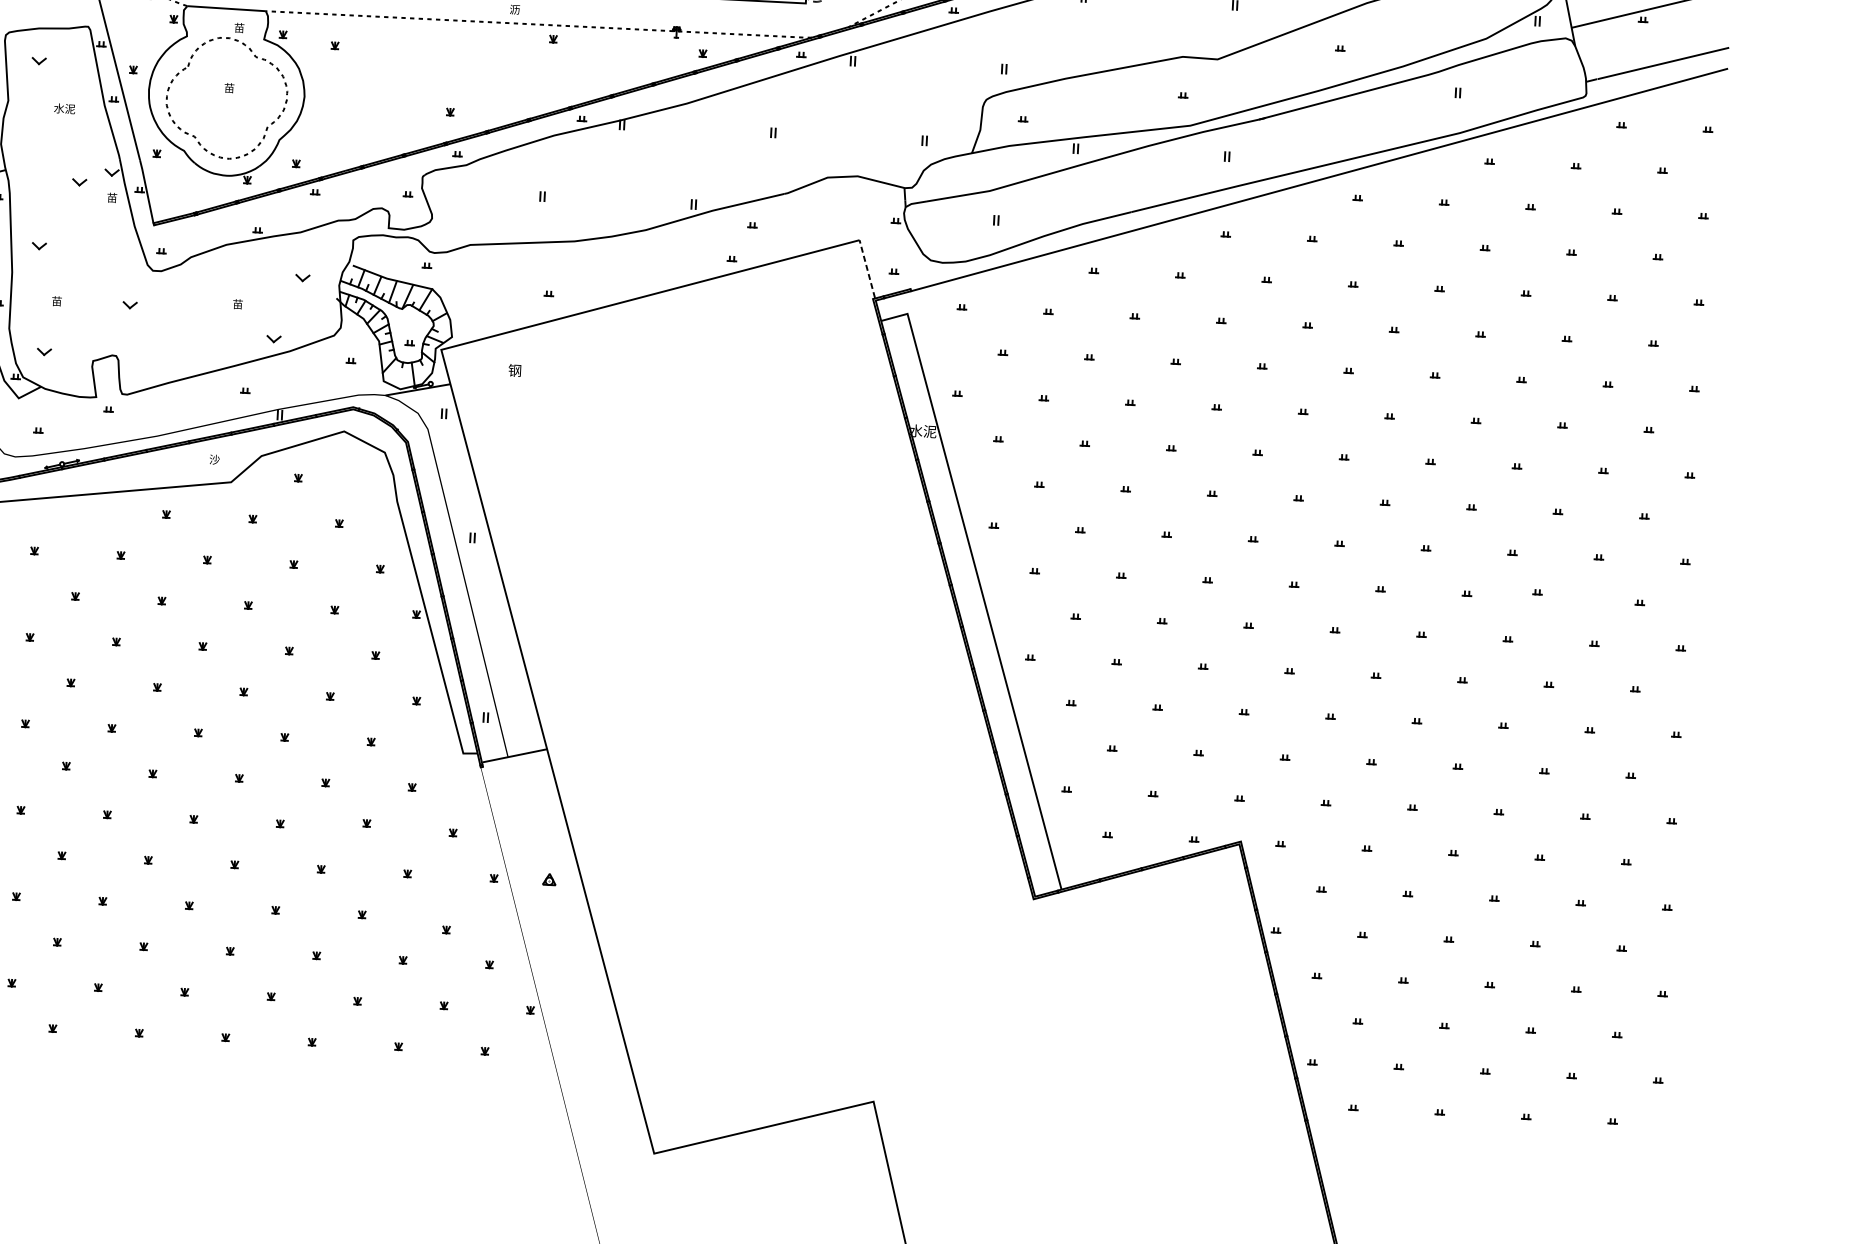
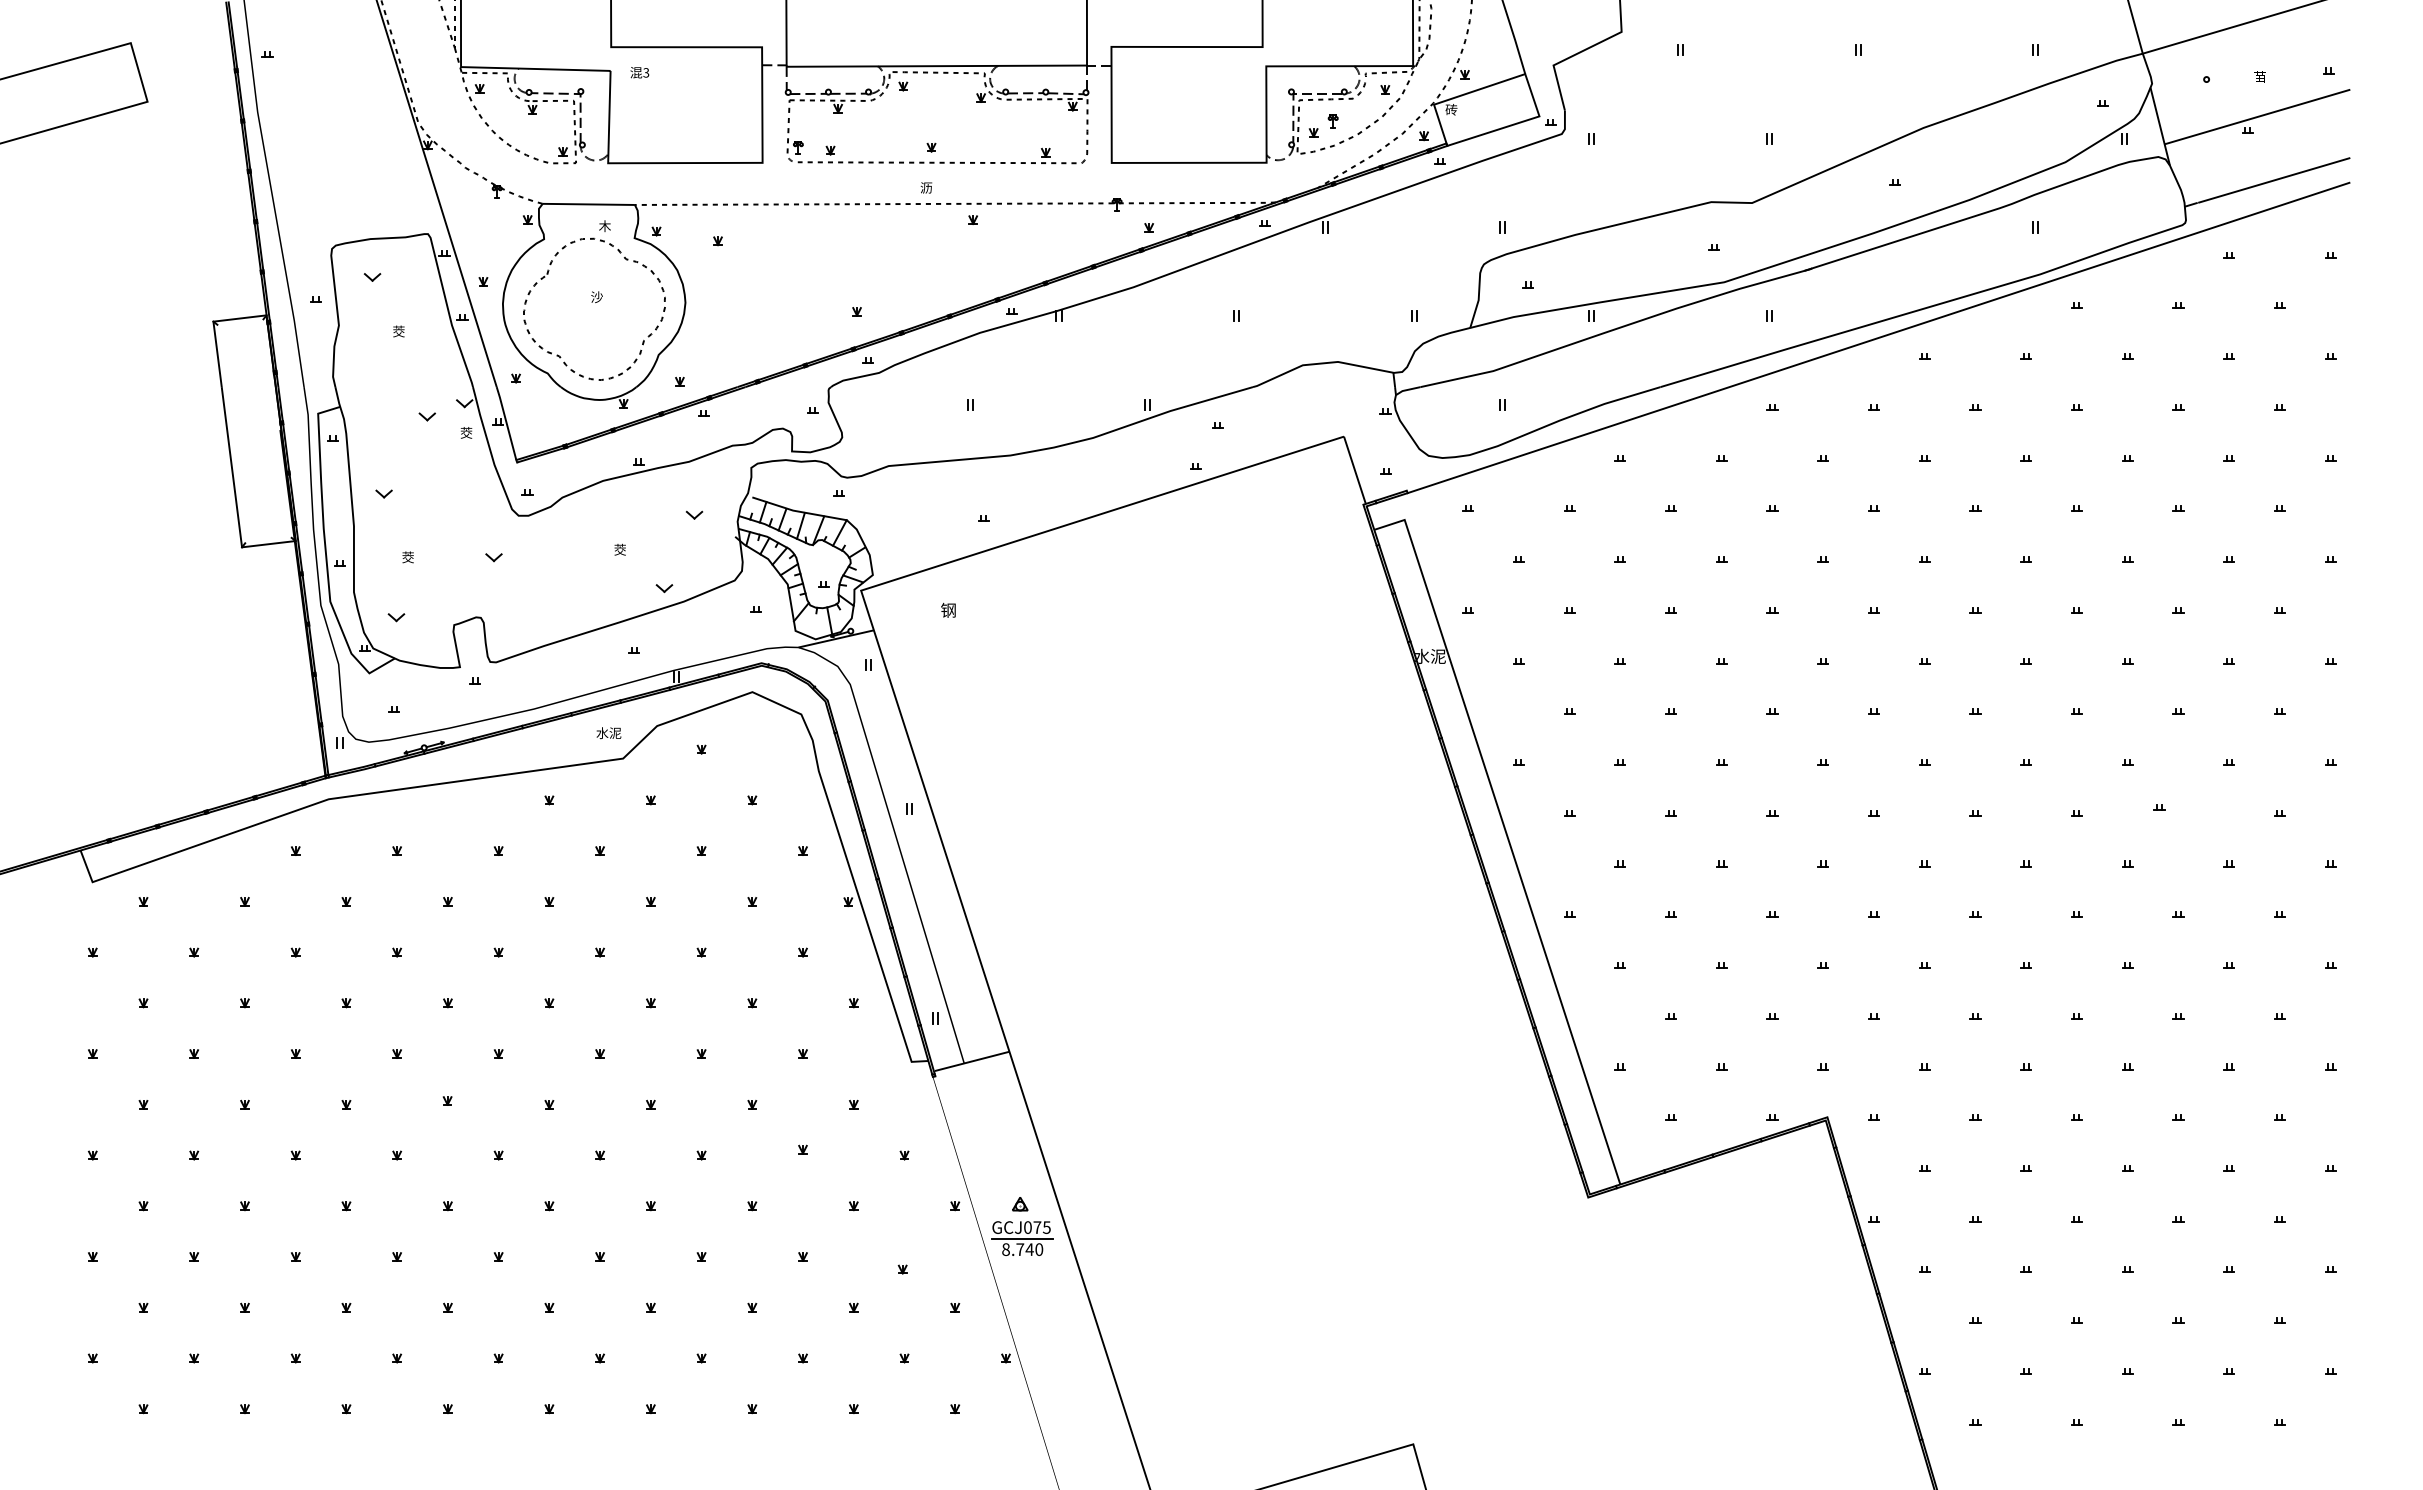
text: (239, 27) -> (604, 225), 苗 -> 木
text: (229, 88) -> (596, 297), 苗 -> 沙
text: (64, 108) -> (405, 331), 水泥 -> 茭
text: (112, 197) -> (466, 432), 苗 -> 茭
line: (867, 268) -> (1354, 469), dashed -> solid
text: (56, 301) -> (407, 557), 苗 -> 茭
text: (237, 304) -> (619, 549), 苗 -> 茭
text: (219, 460) -> (608, 733), 沙 -> 水泥
part: (549, 908) -> (1022, 1238), added

